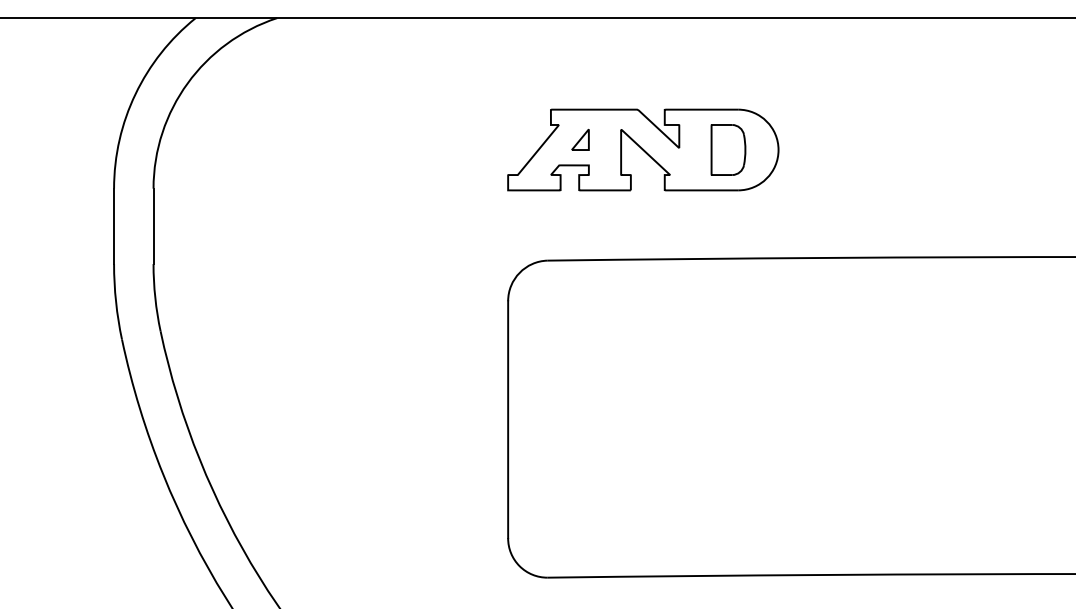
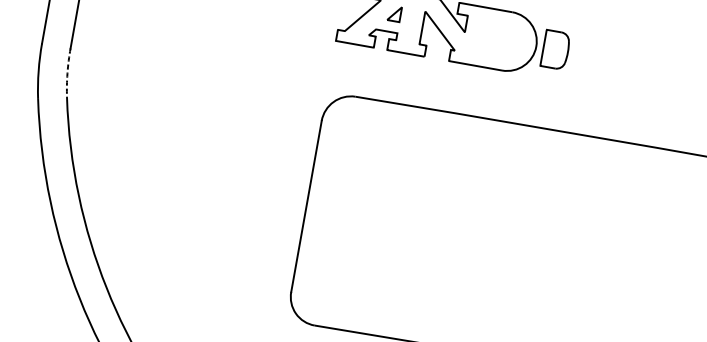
part: (728, 149) -> (555, 49), moved
arc: (155, 297) -> (67, 72), solid -> dashed

